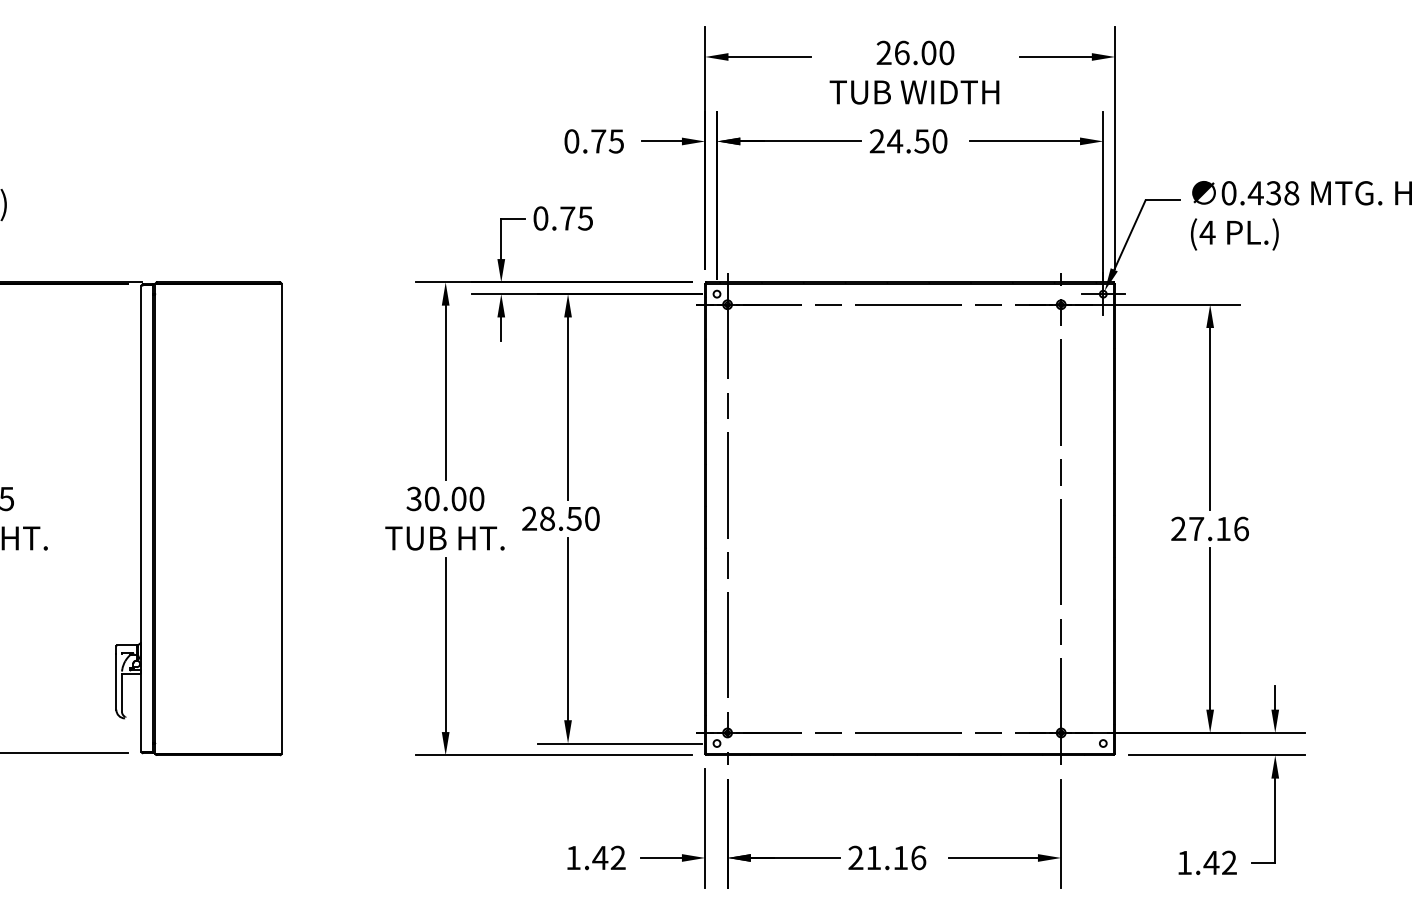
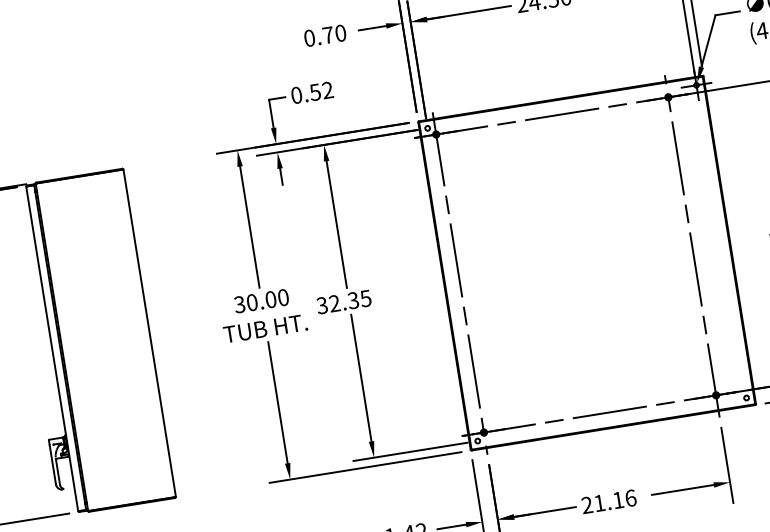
text: (615, 141) -> (340, 33), 0.75 -> 0.70
text: (576, 218) -> (321, 91), 0.75 -> 0.52
text: (560, 518) -> (343, 301), 28.50 -> 32.35

